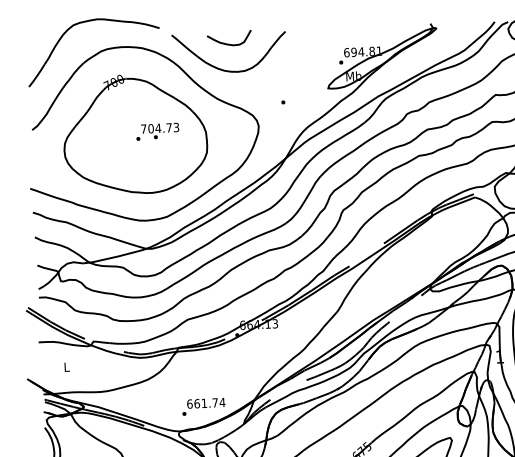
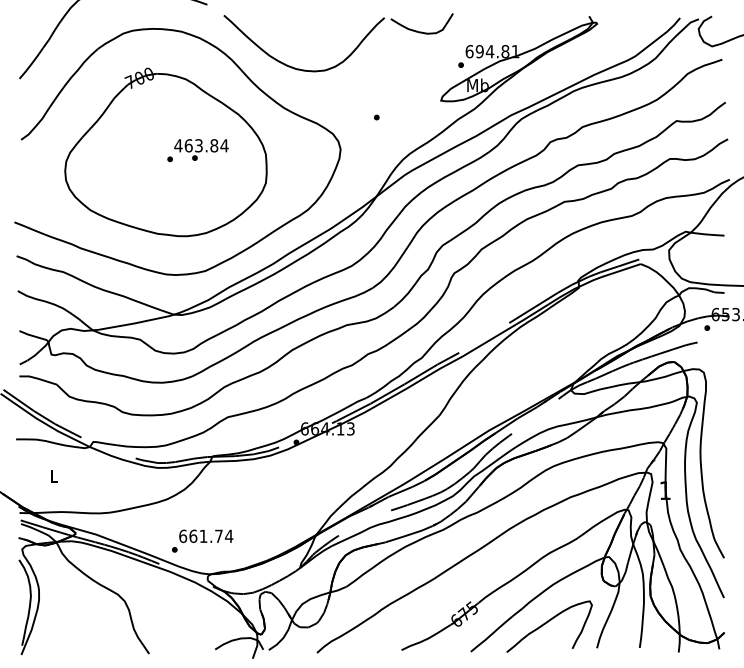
curve: (229, 43) -> (421, 31), moved
text: (160, 128) -> (201, 145), 704.73 -> 463.84
text: (203, 406) -> (202, 540), moved

